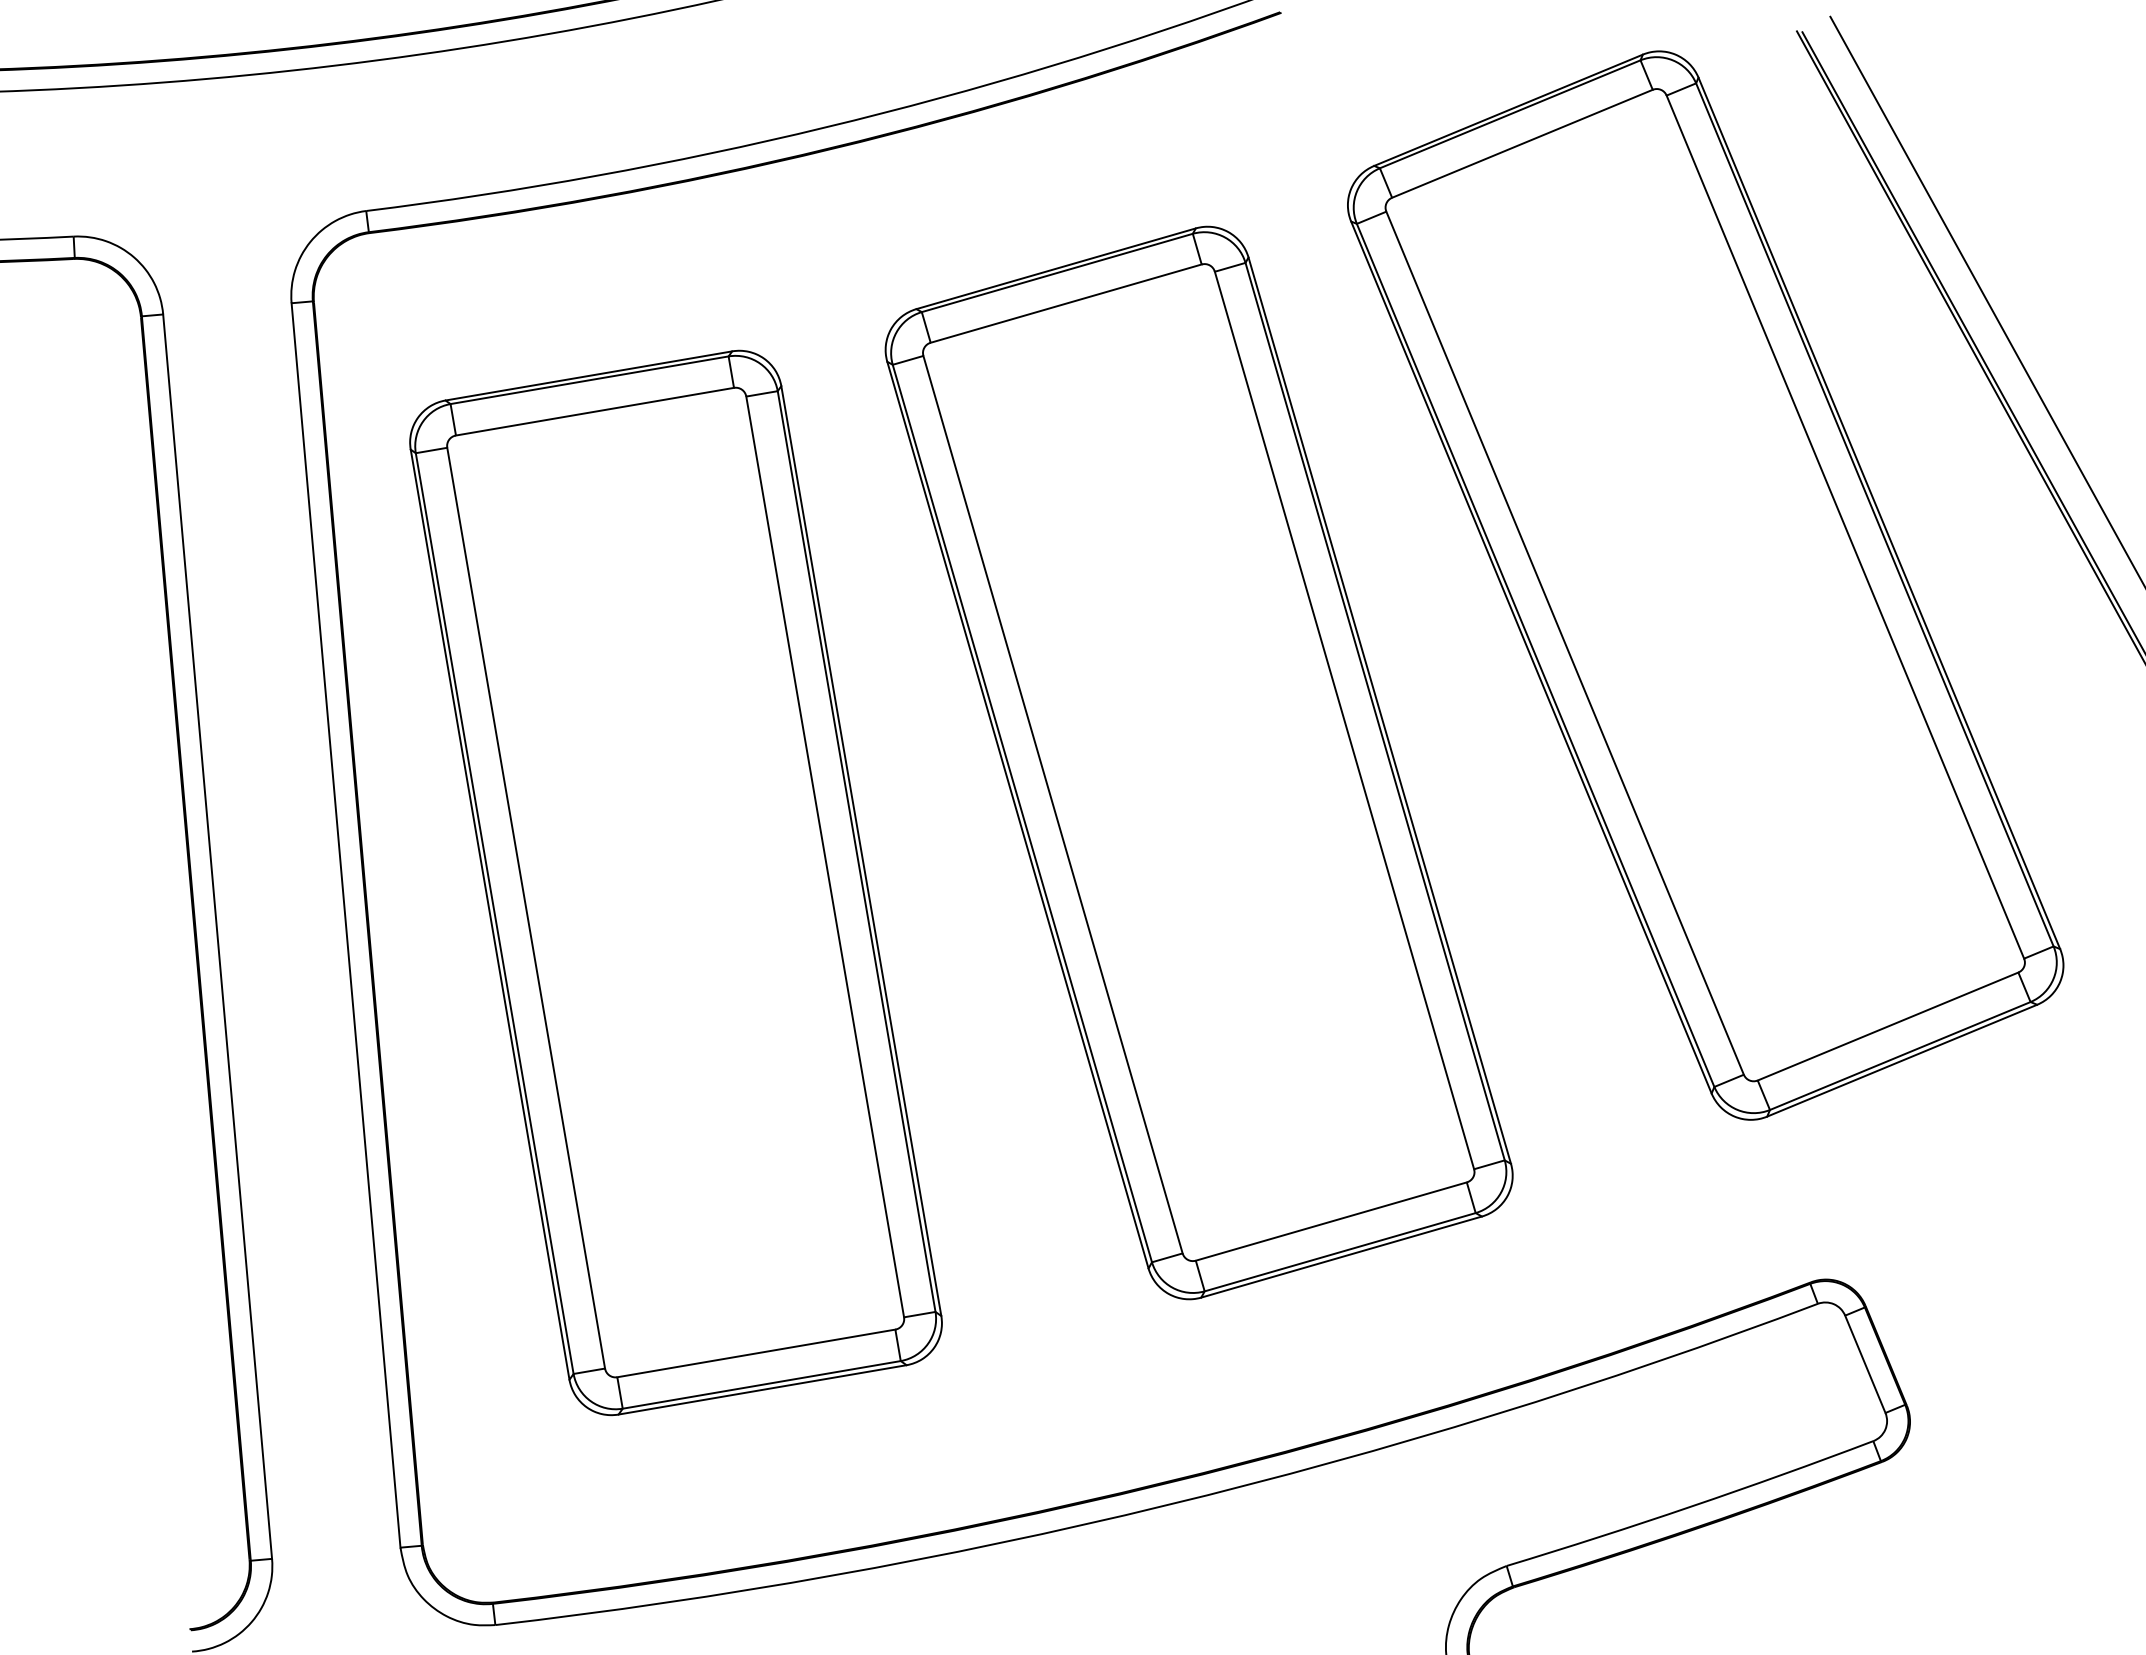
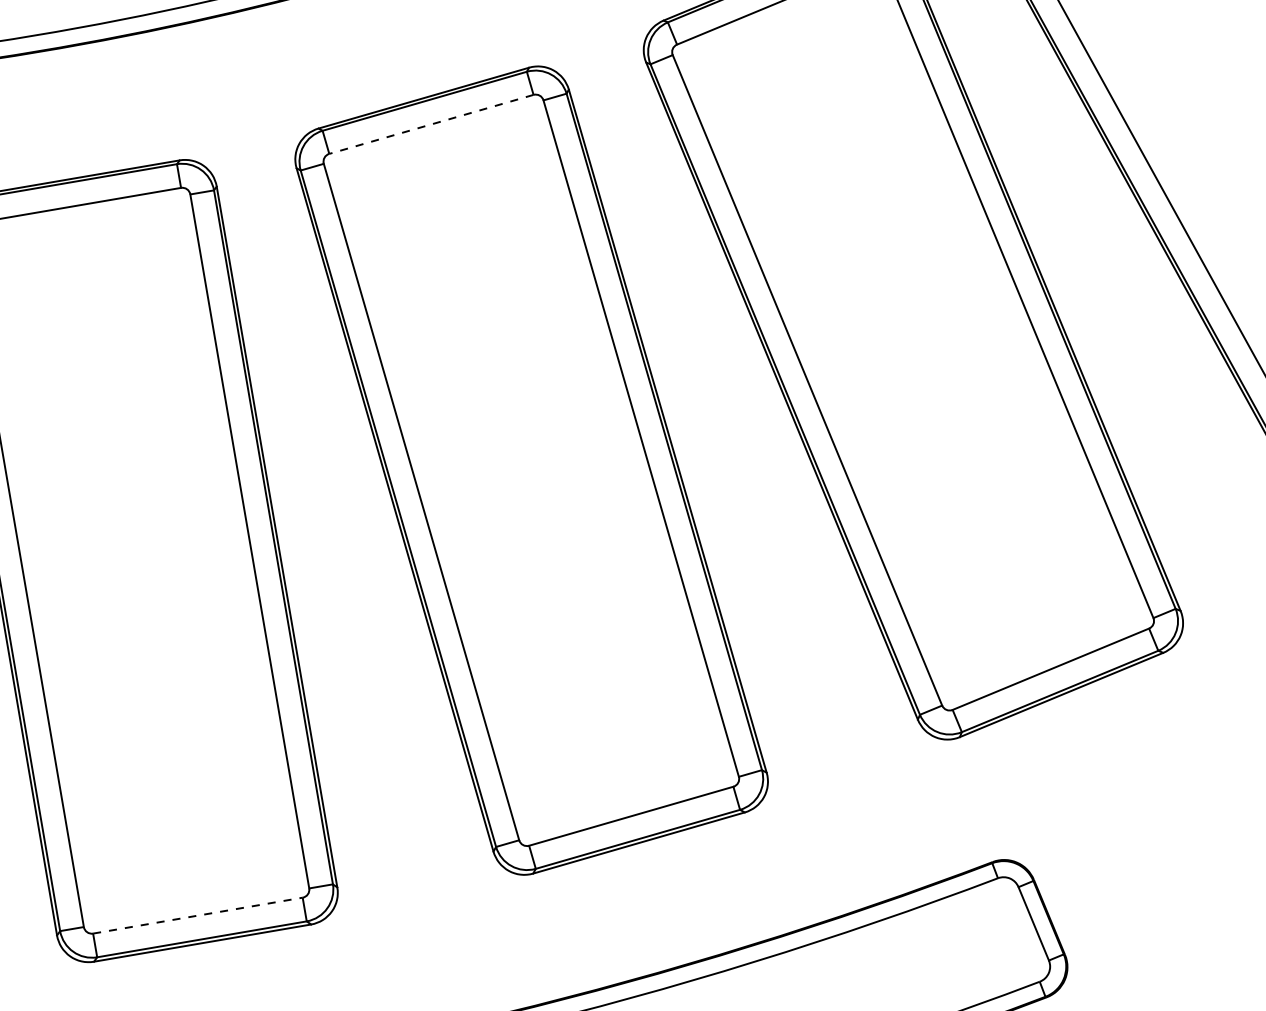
line: (1065, 303) -> (430, 124), solid -> dashed
line: (756, 1353) -> (198, 915), solid -> dashed

